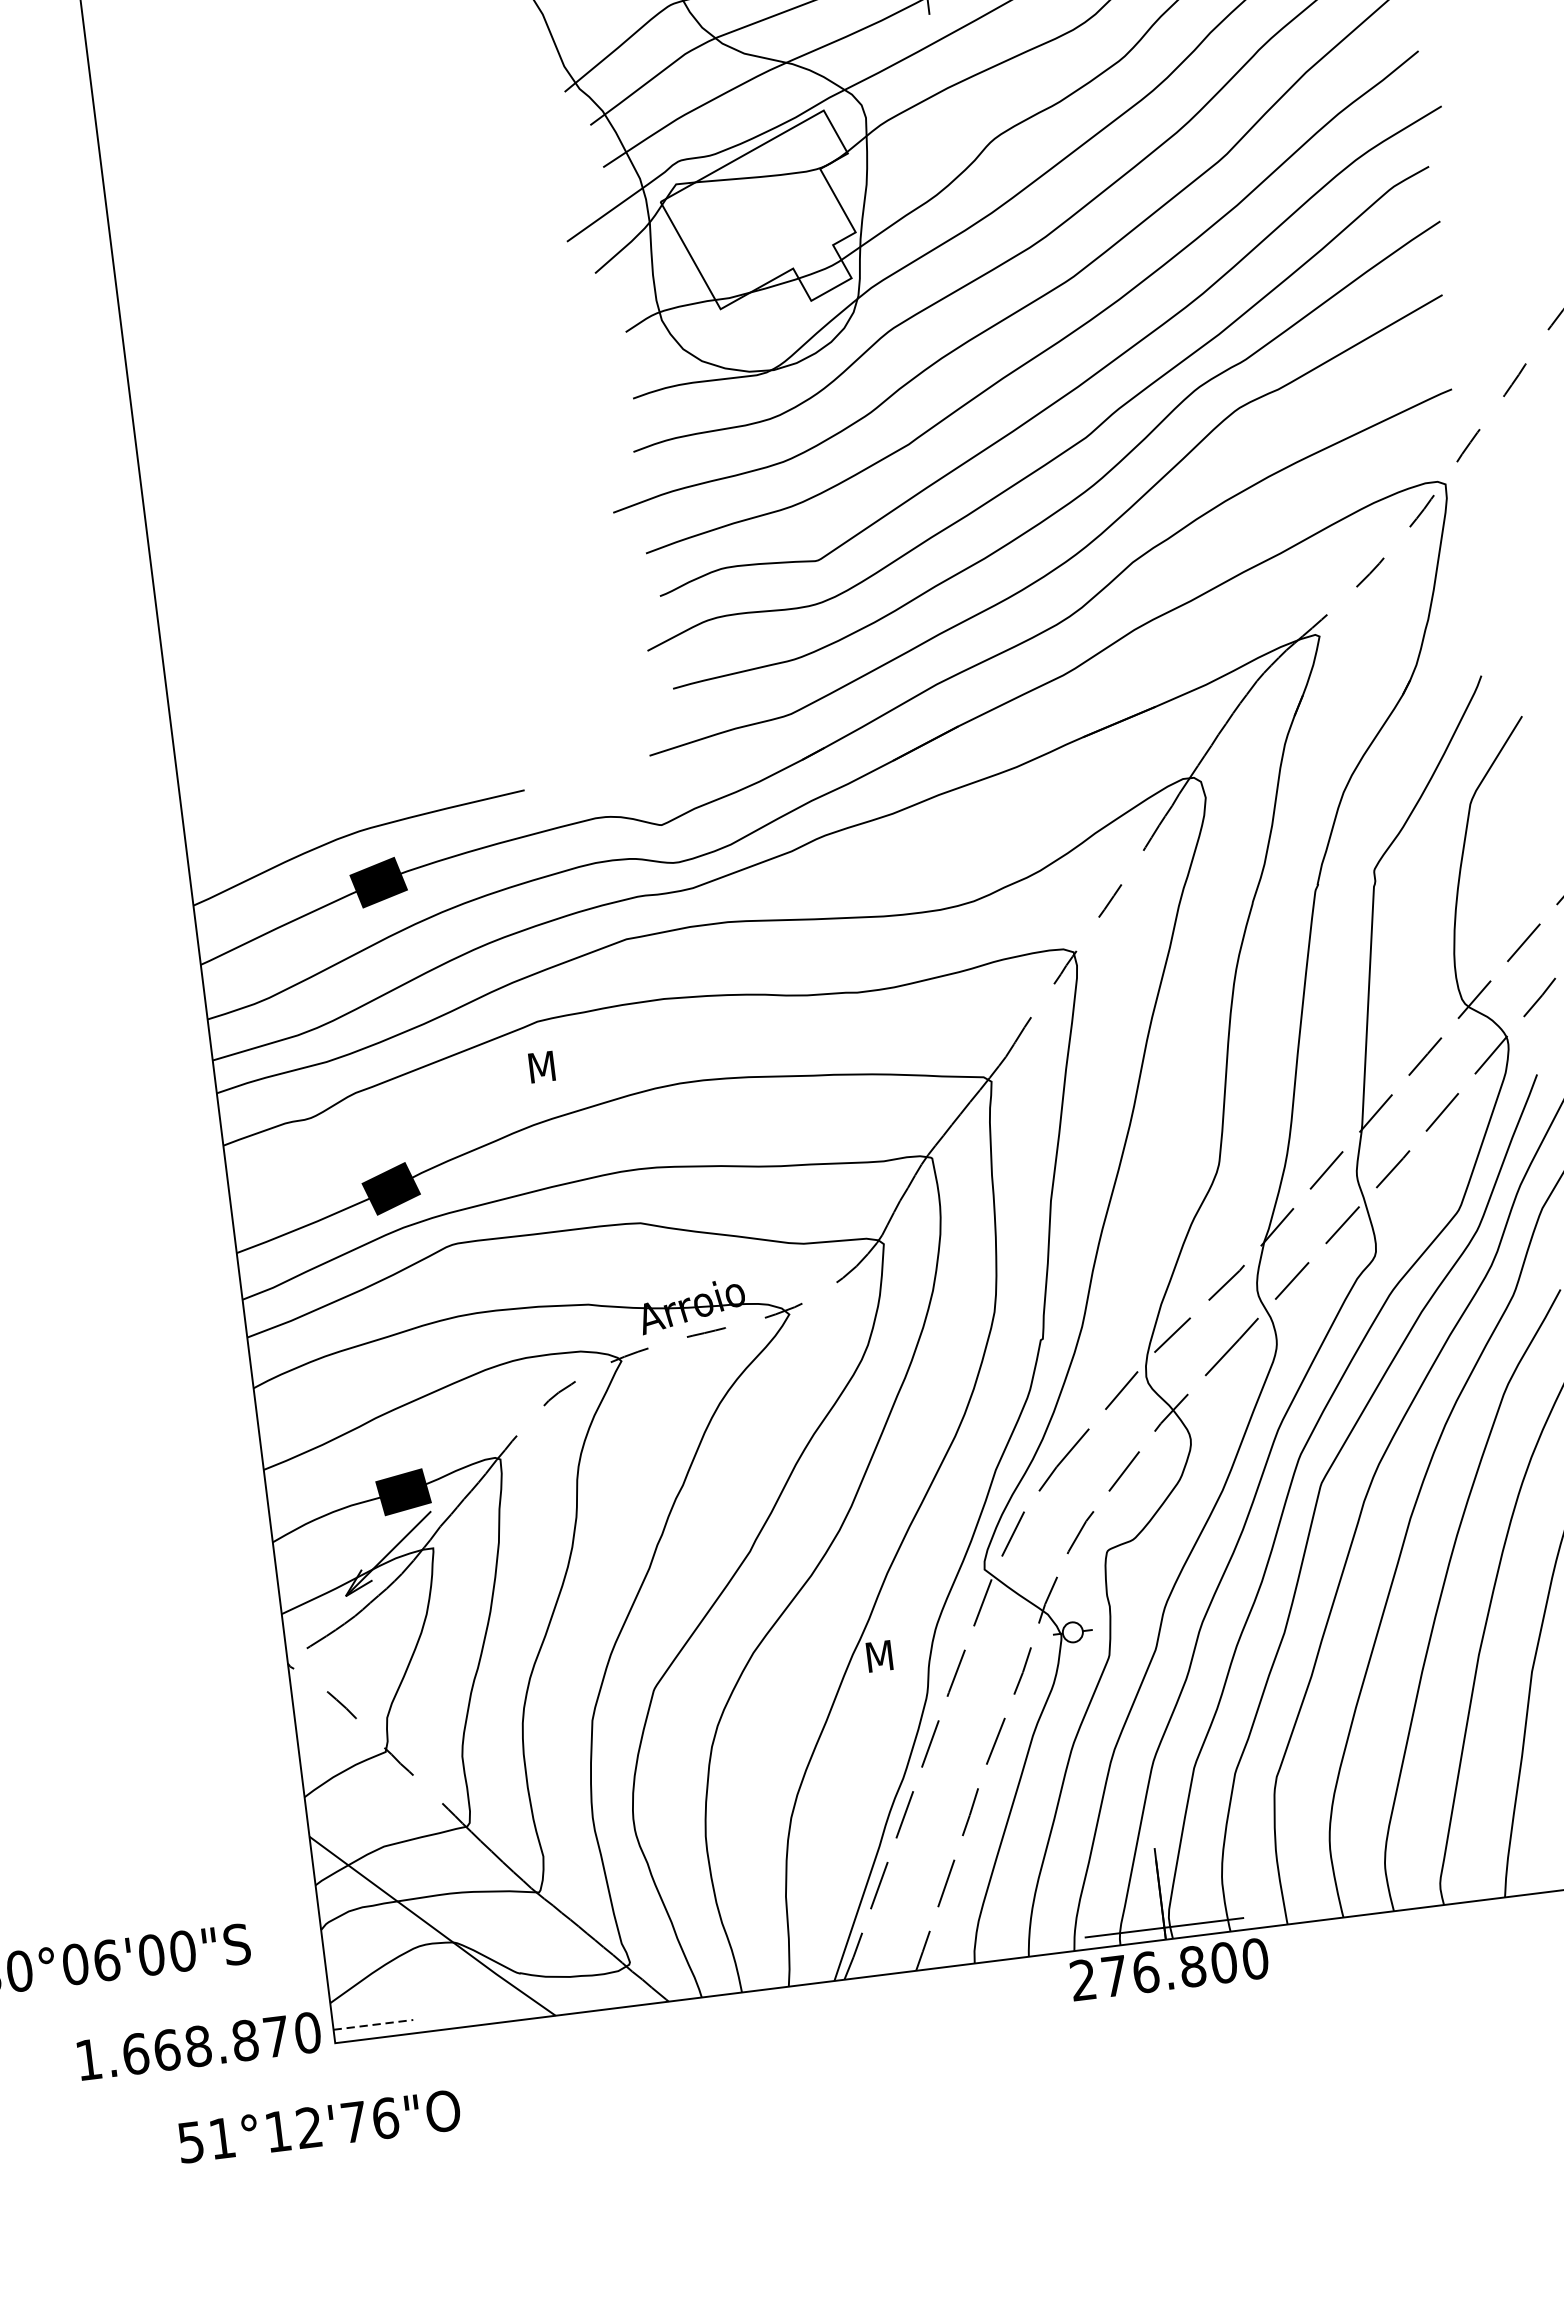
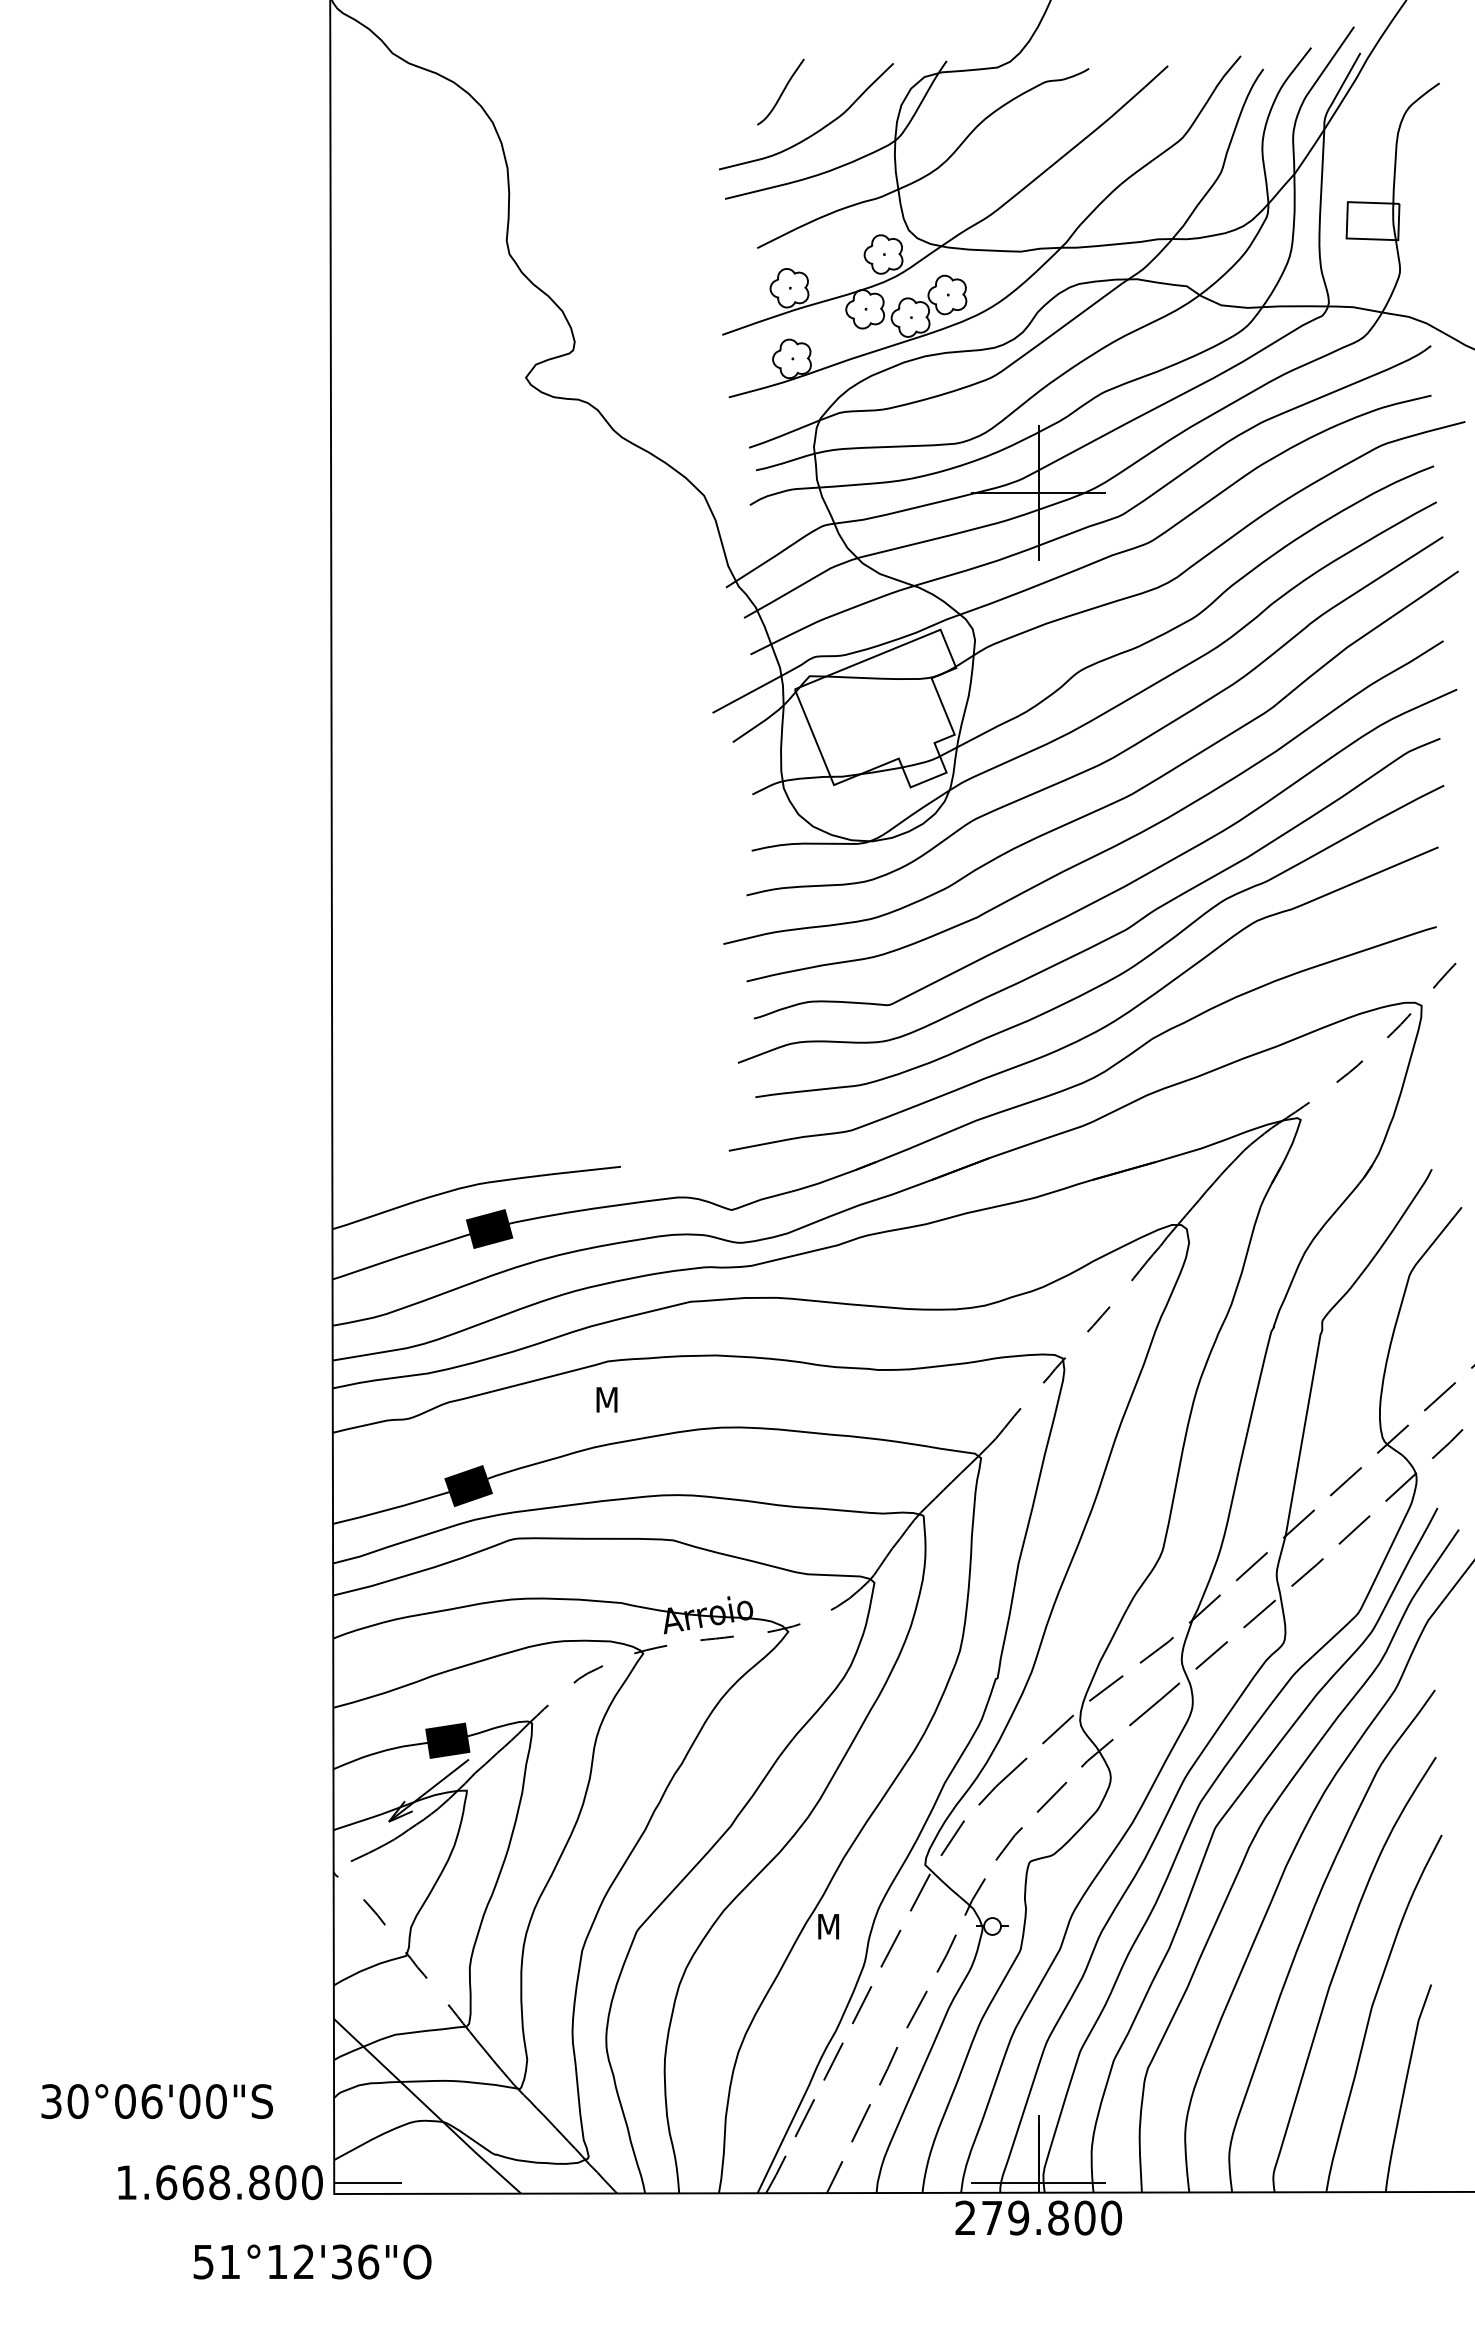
text: (1145, 1971) -> (1018, 2217), 276.800 -> 279.800
line: (373, 2024) -> (368, 2182), dashed -> solid
text: (276, 2036) -> (285, 2182), 1.668.870 -> 1.668.800
text: (353, 2121) -> (341, 2261), 51°12'76"O -> 51°12'36"O

